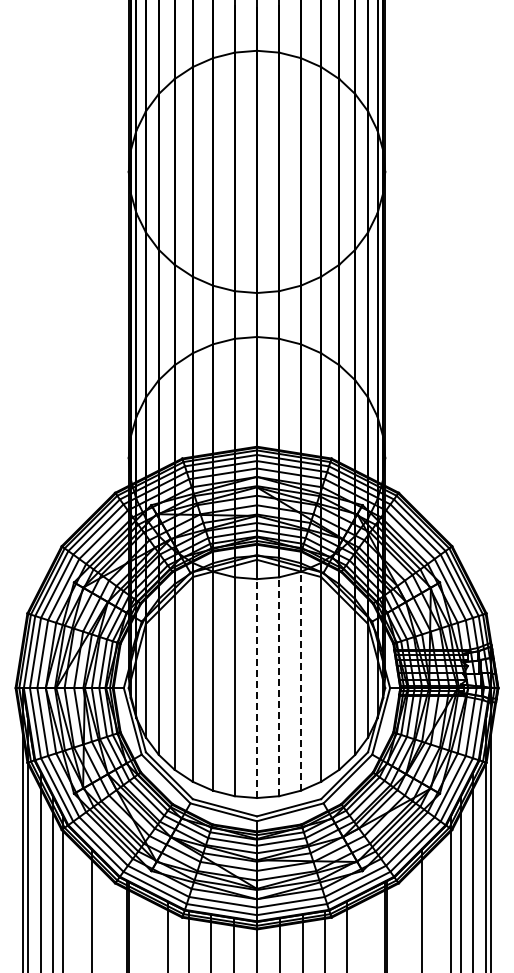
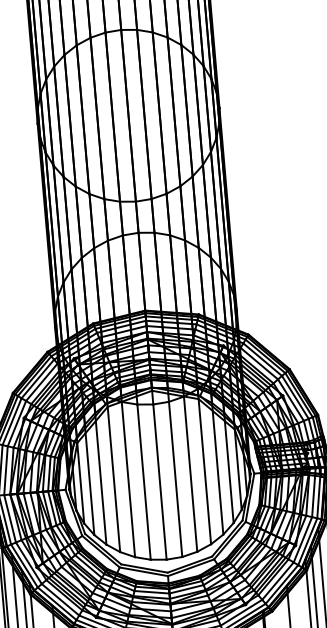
line: (300, 680) -> (190, 473), dashed -> solid
line: (279, 686) -> (175, 479), dashed -> solid
line: (256, 688) -> (159, 482), dashed -> solid

